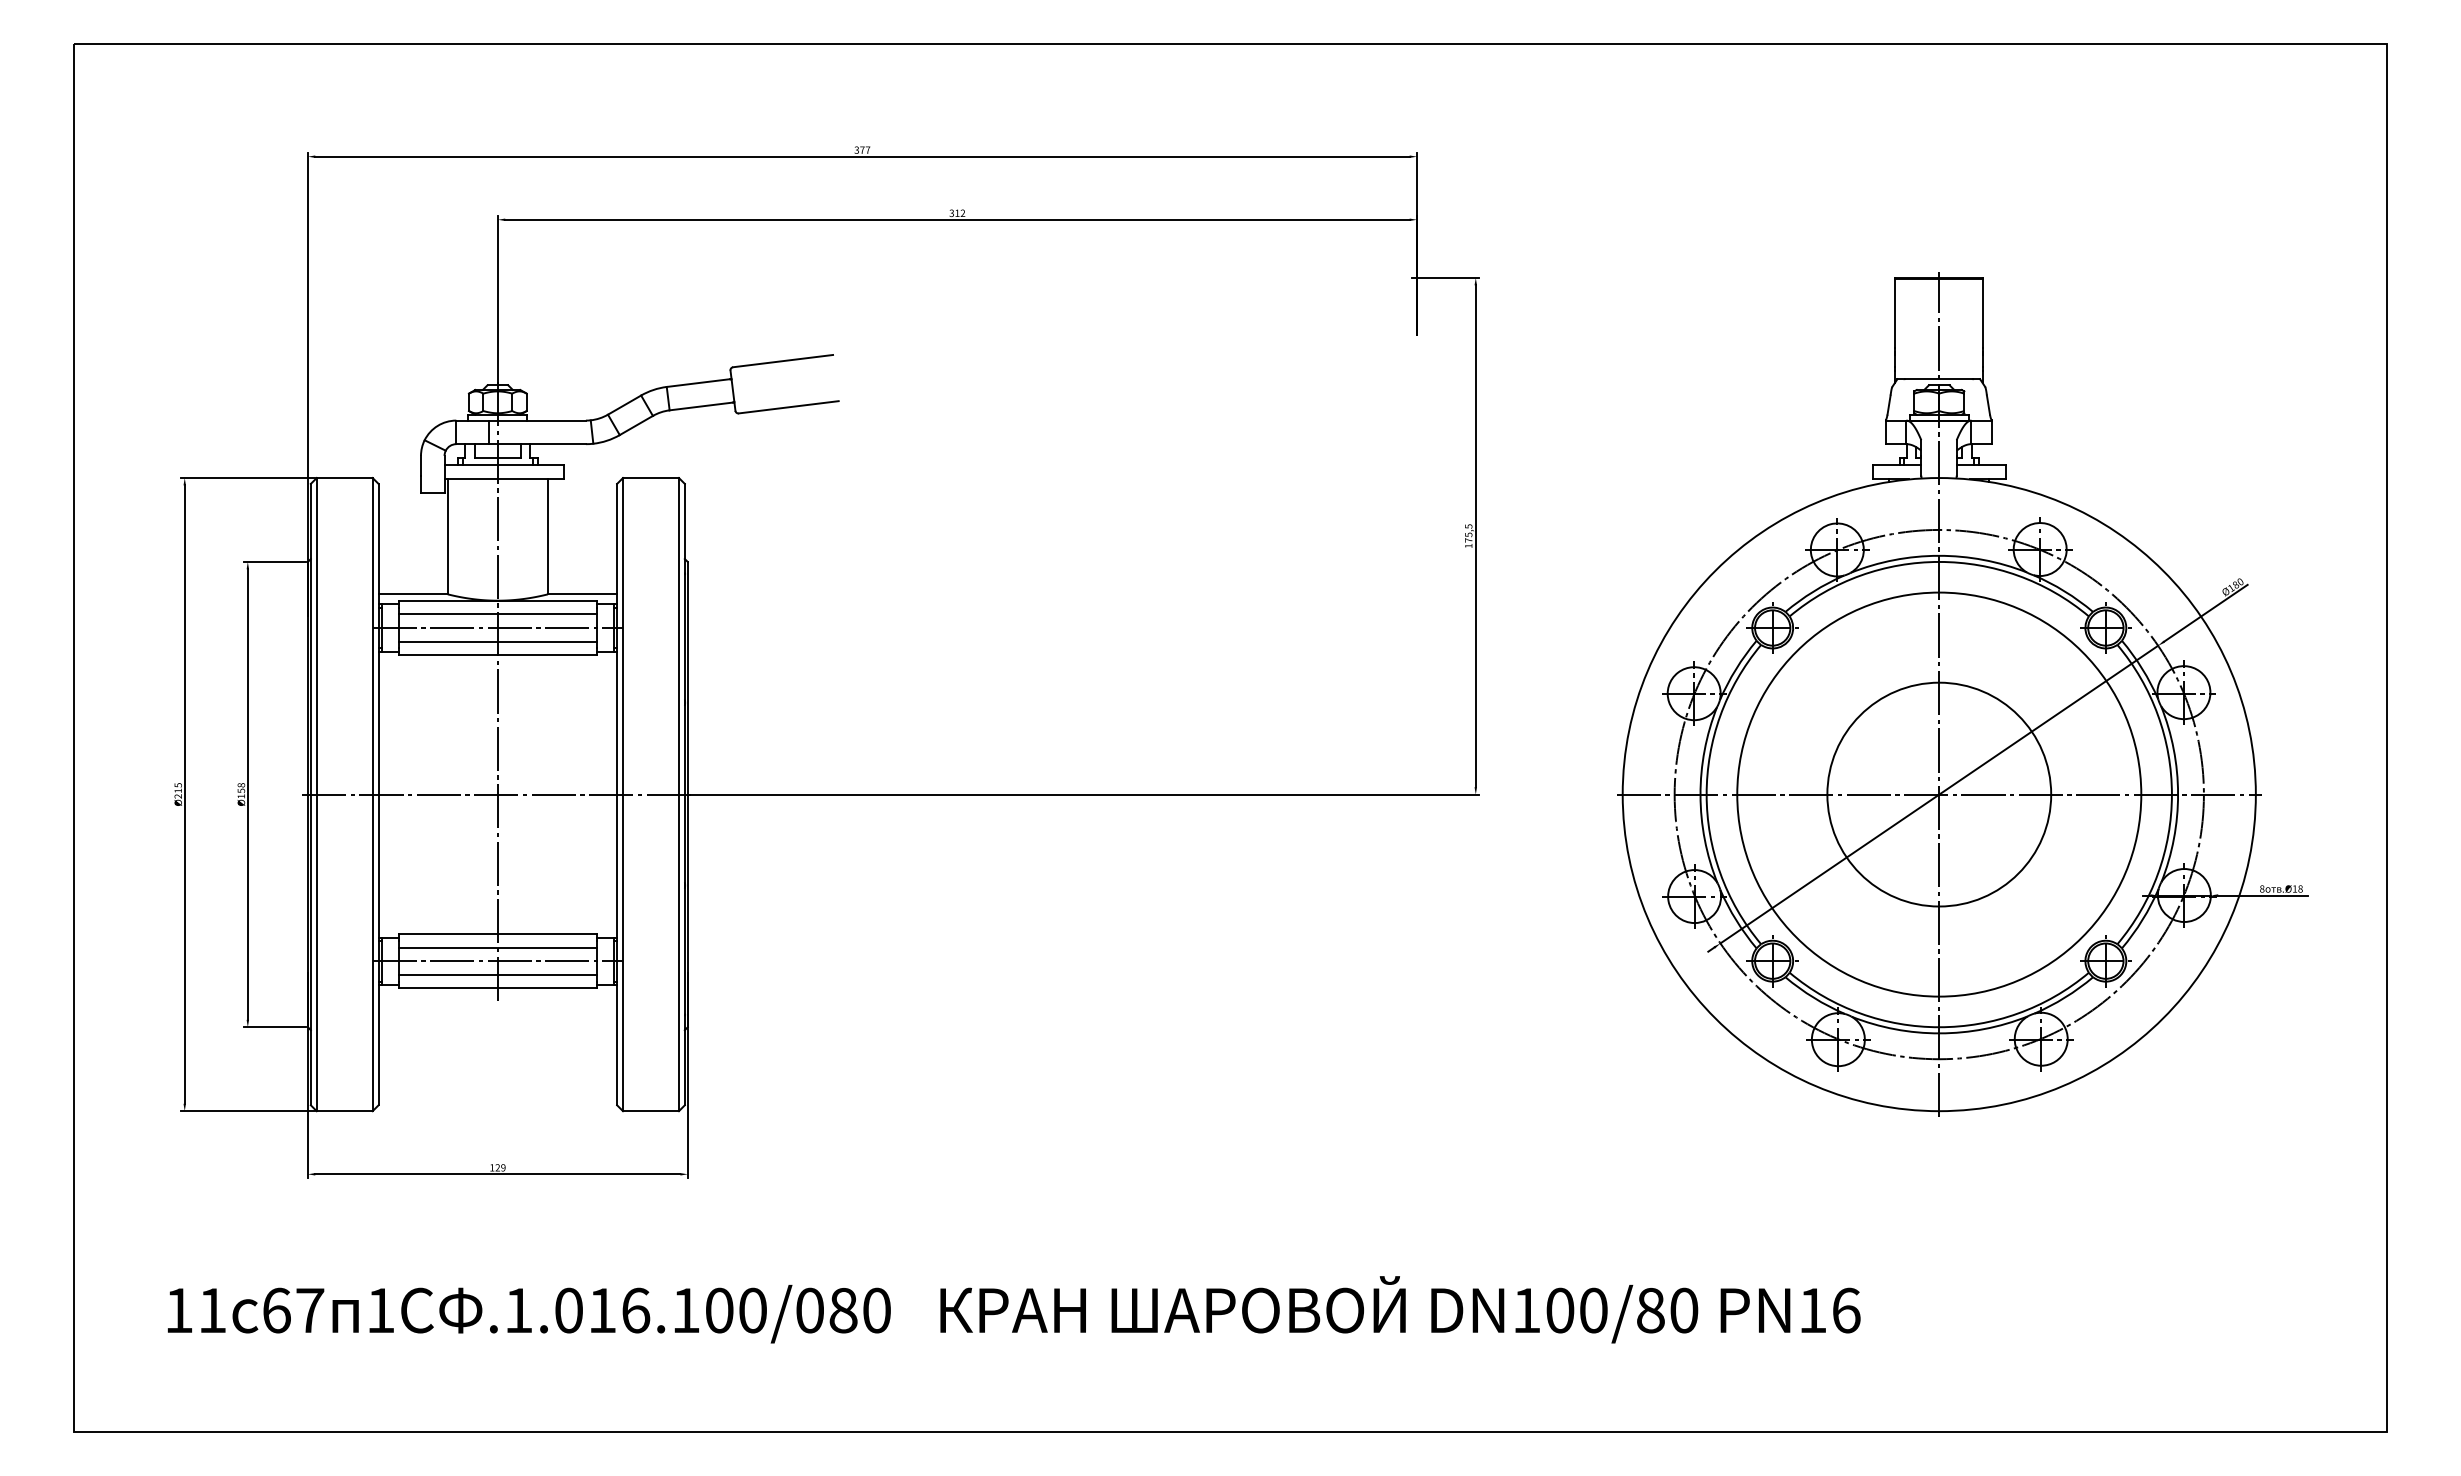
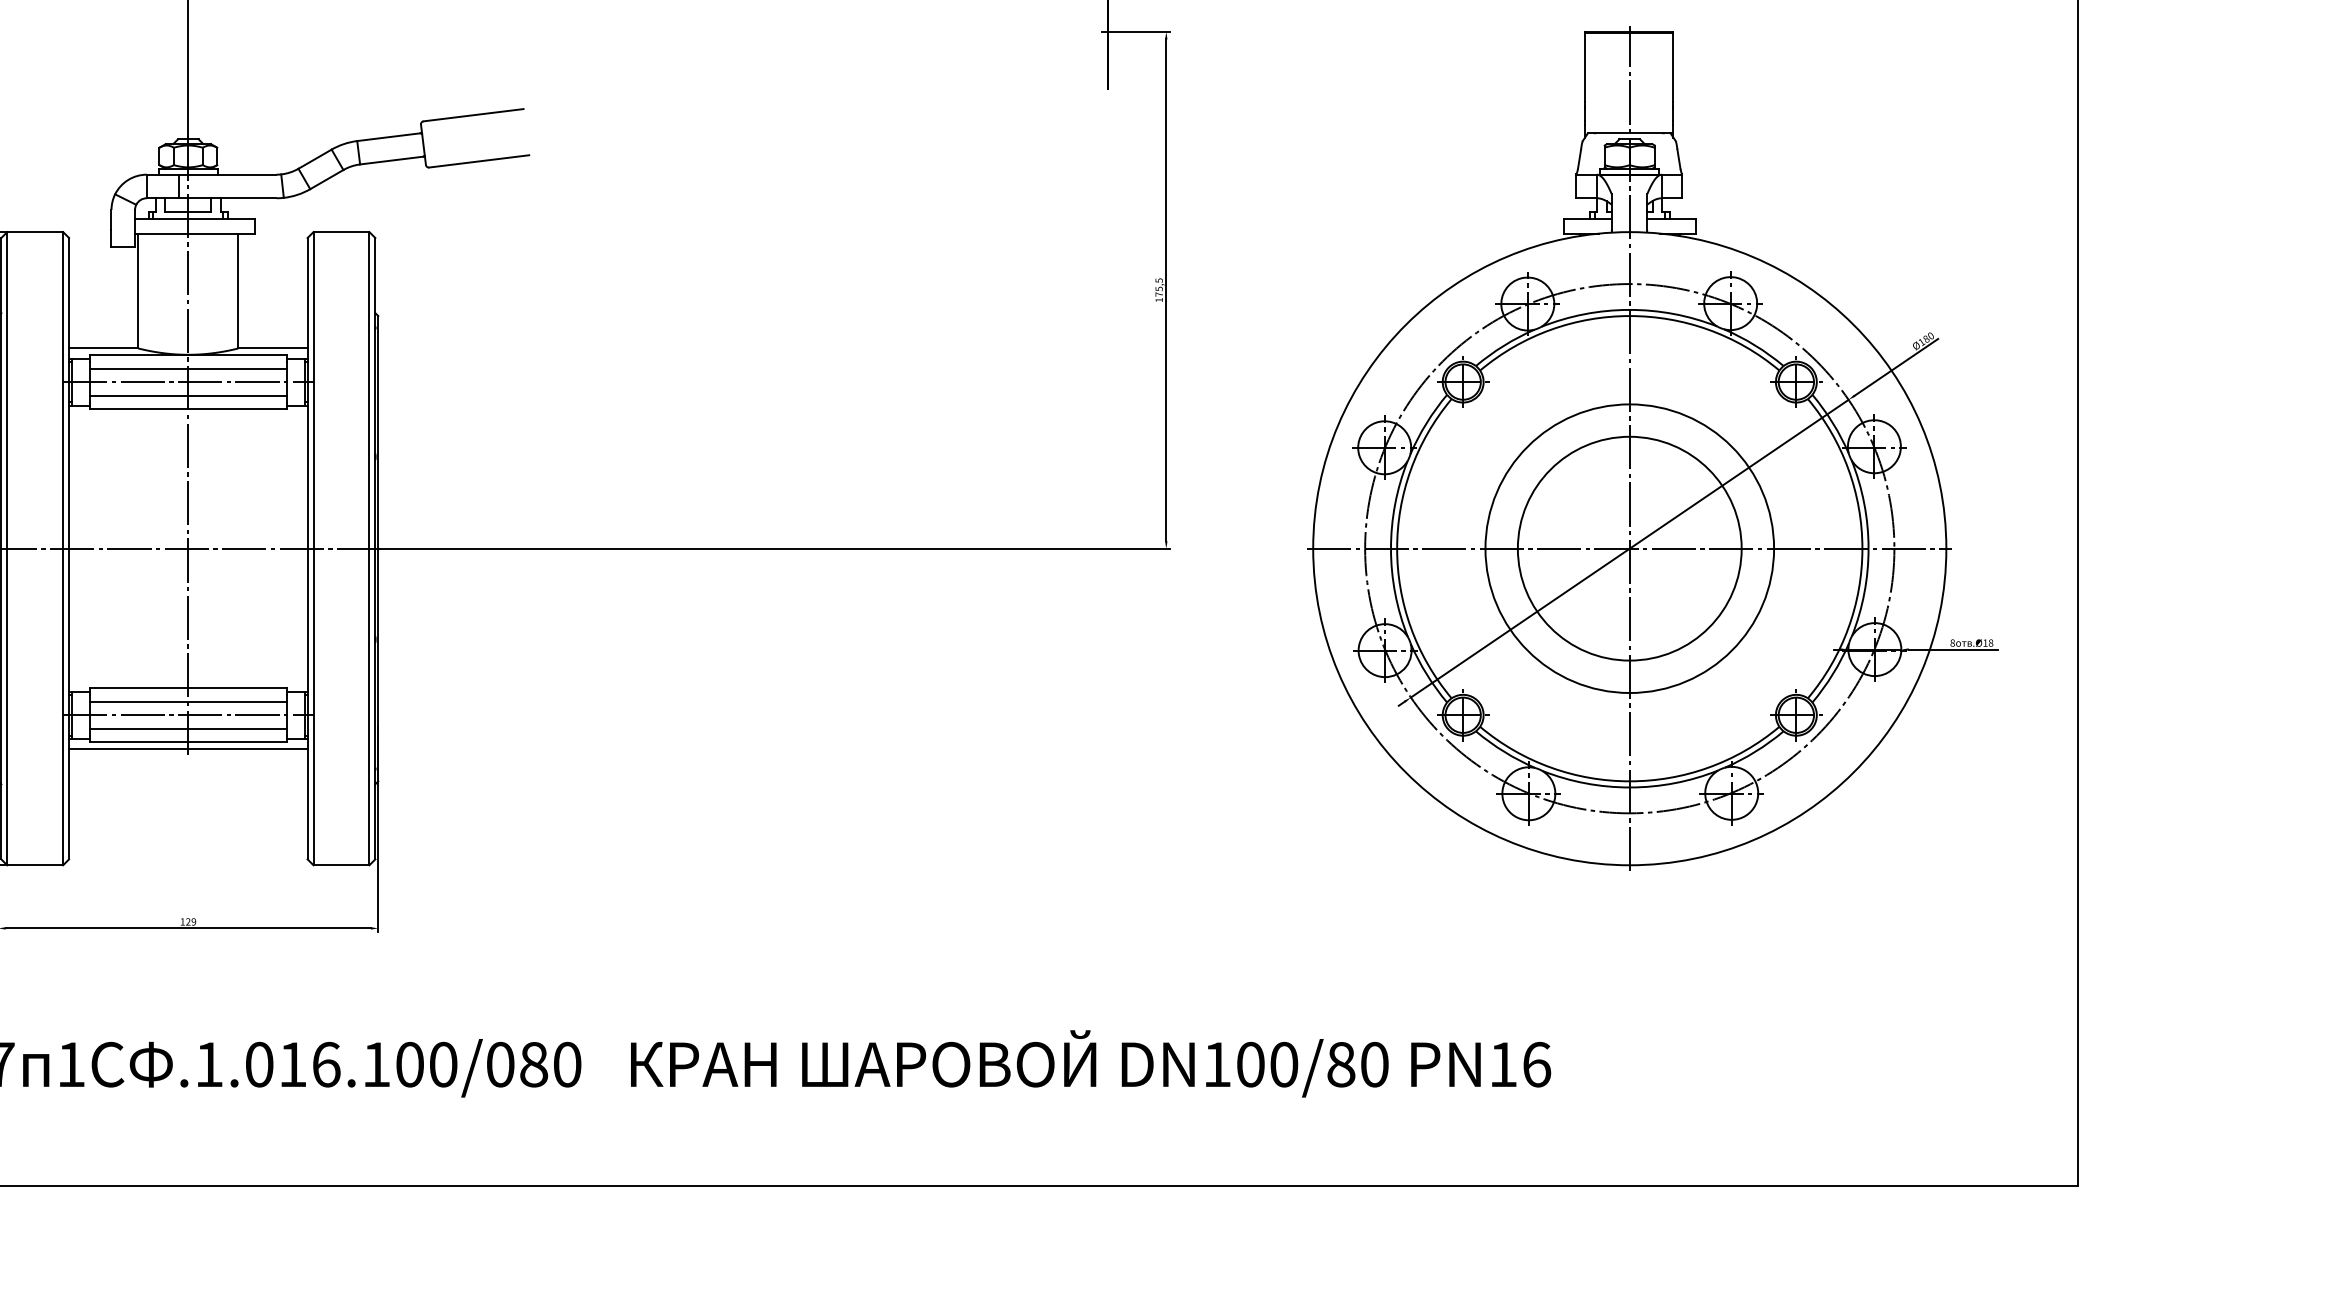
circle: (1938, 794) -> (1628, 548), size x0.71
line: (497, 994) -> (187, 748), added

